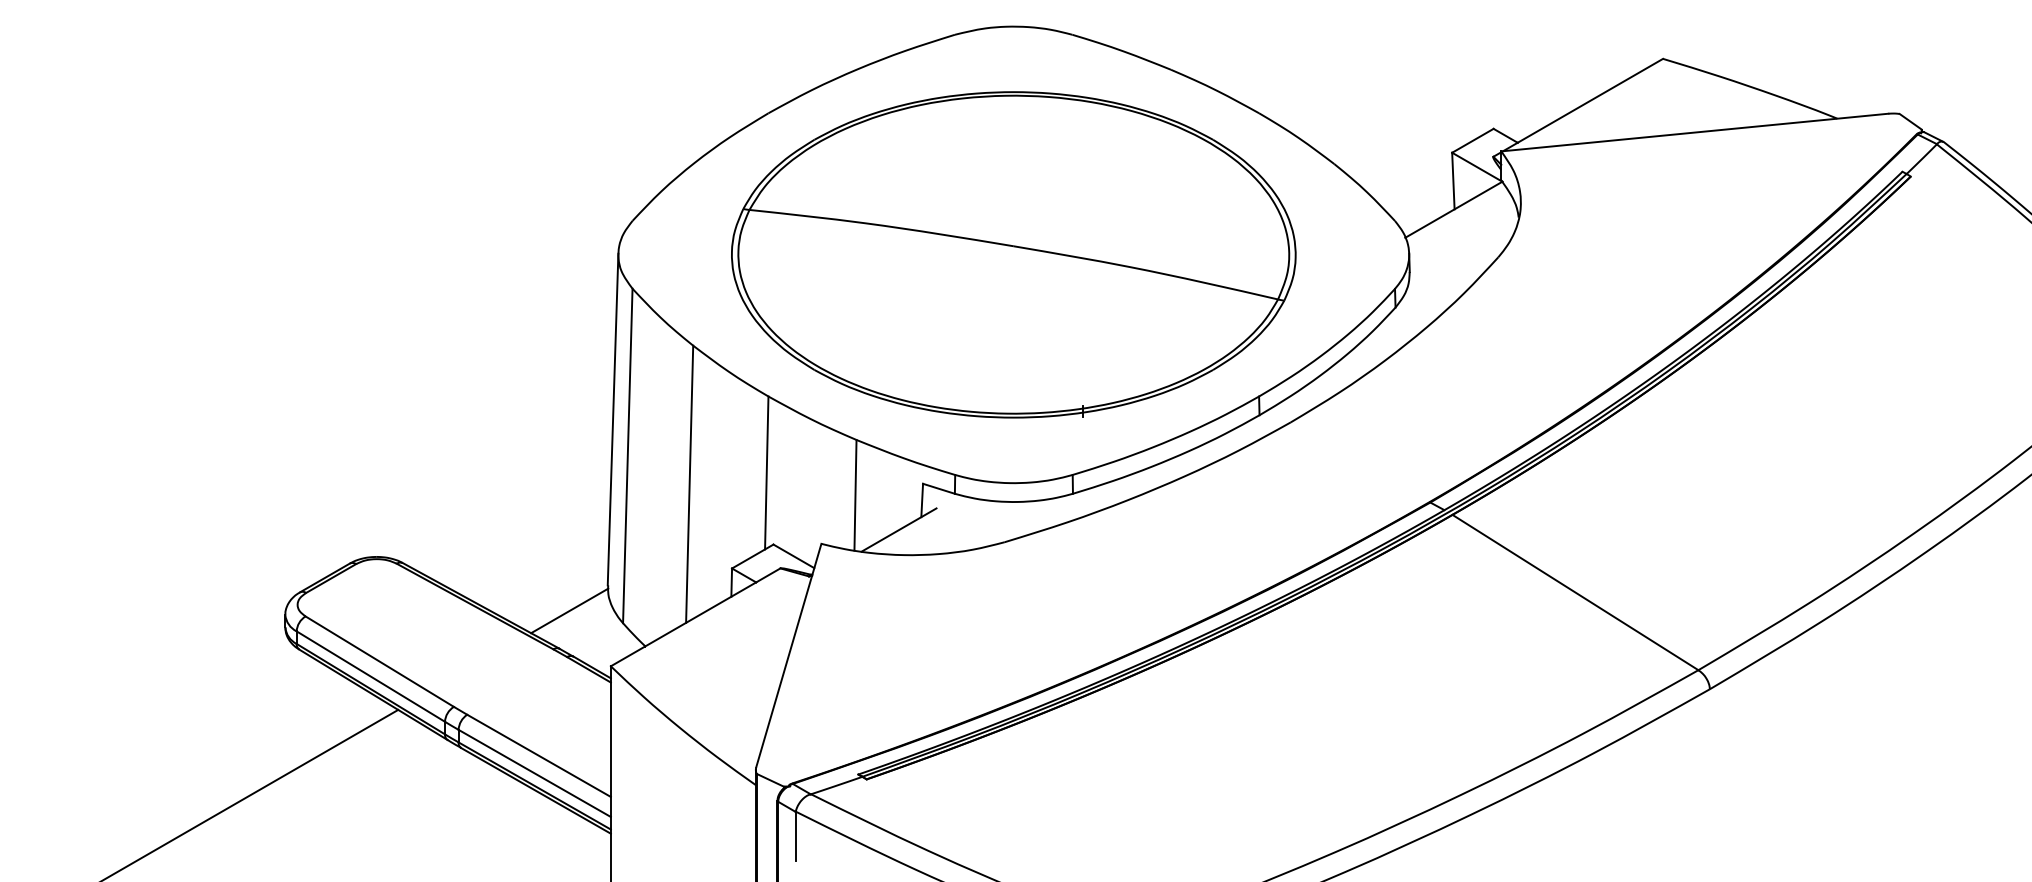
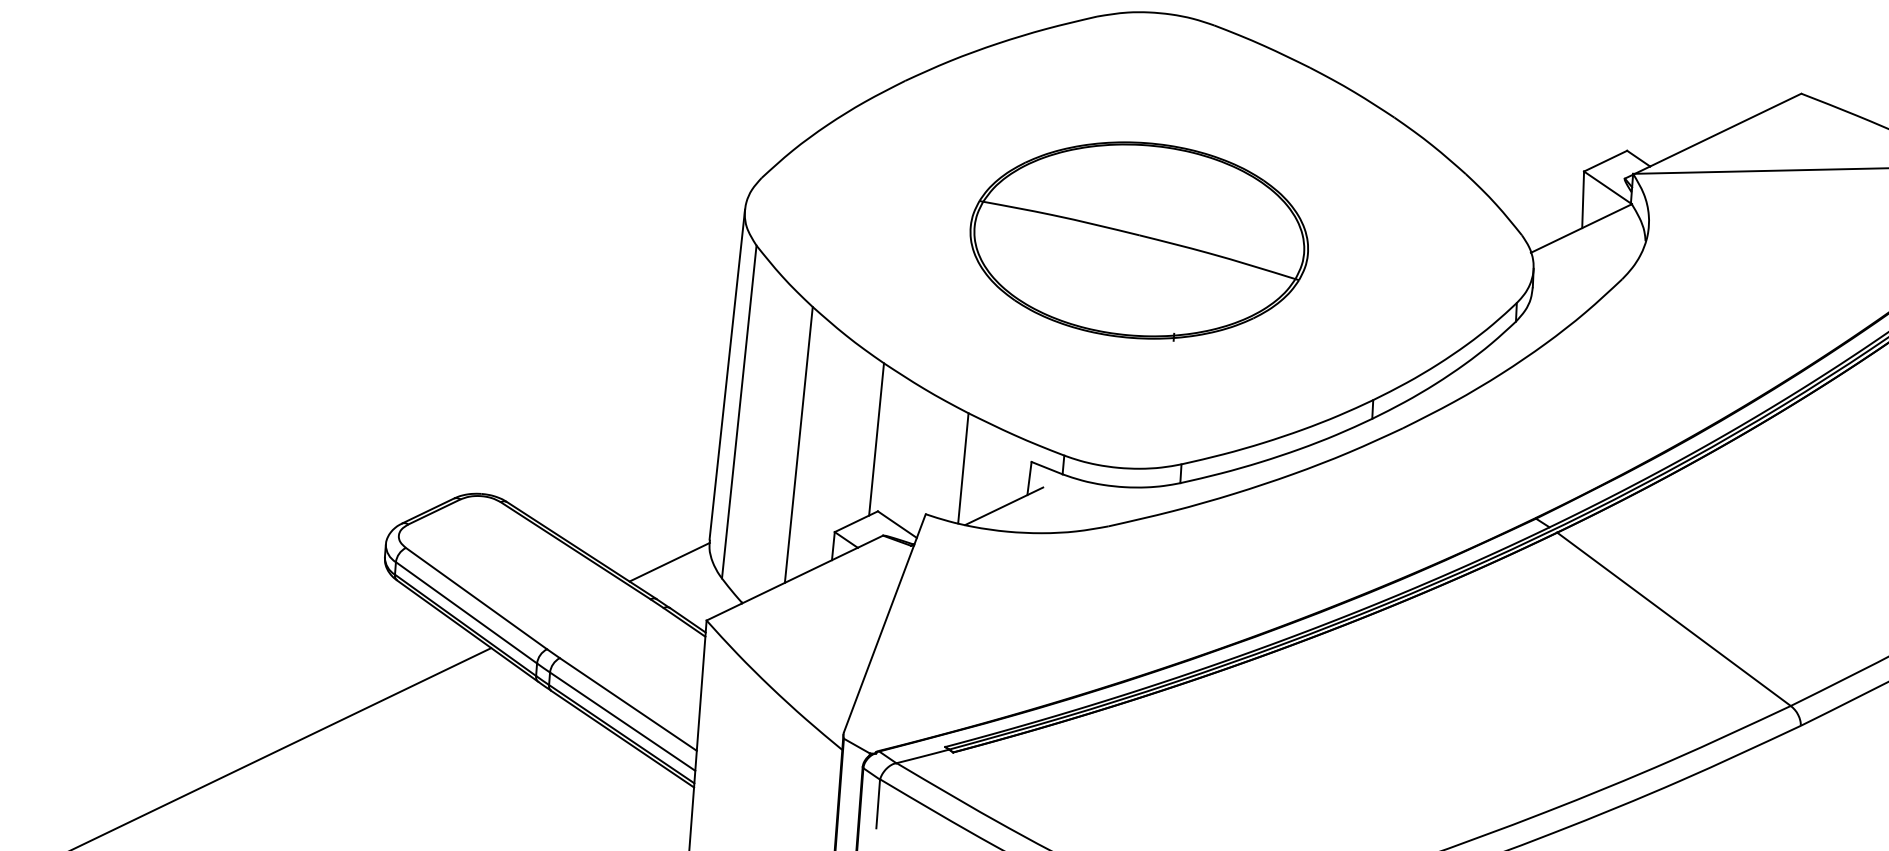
part: (1013, 254) -> (1138, 240), size x0.6

